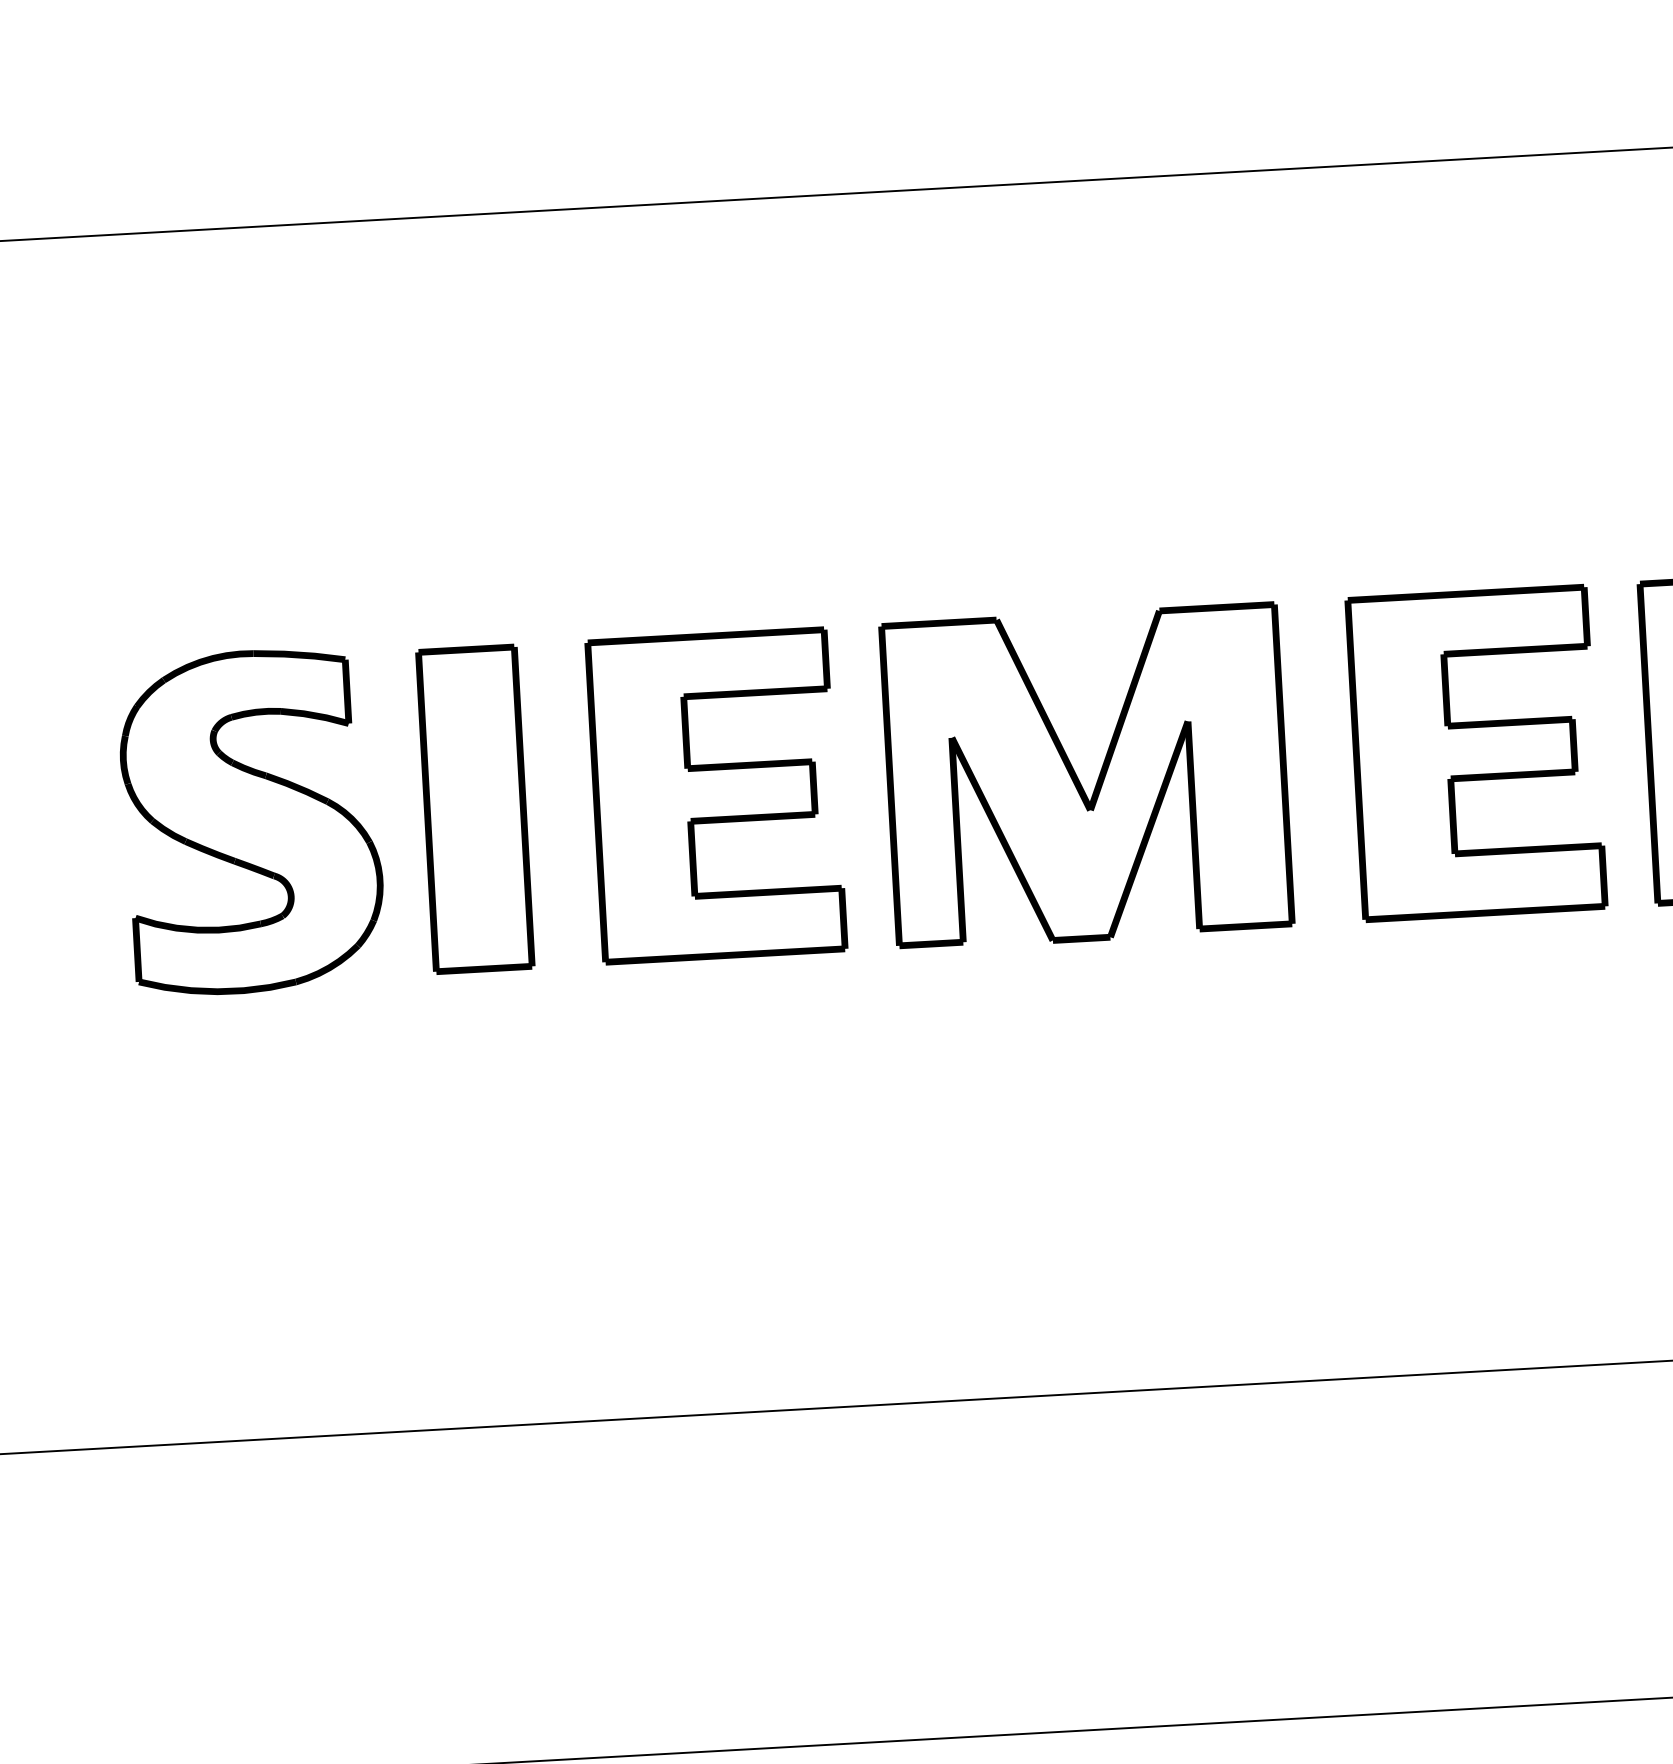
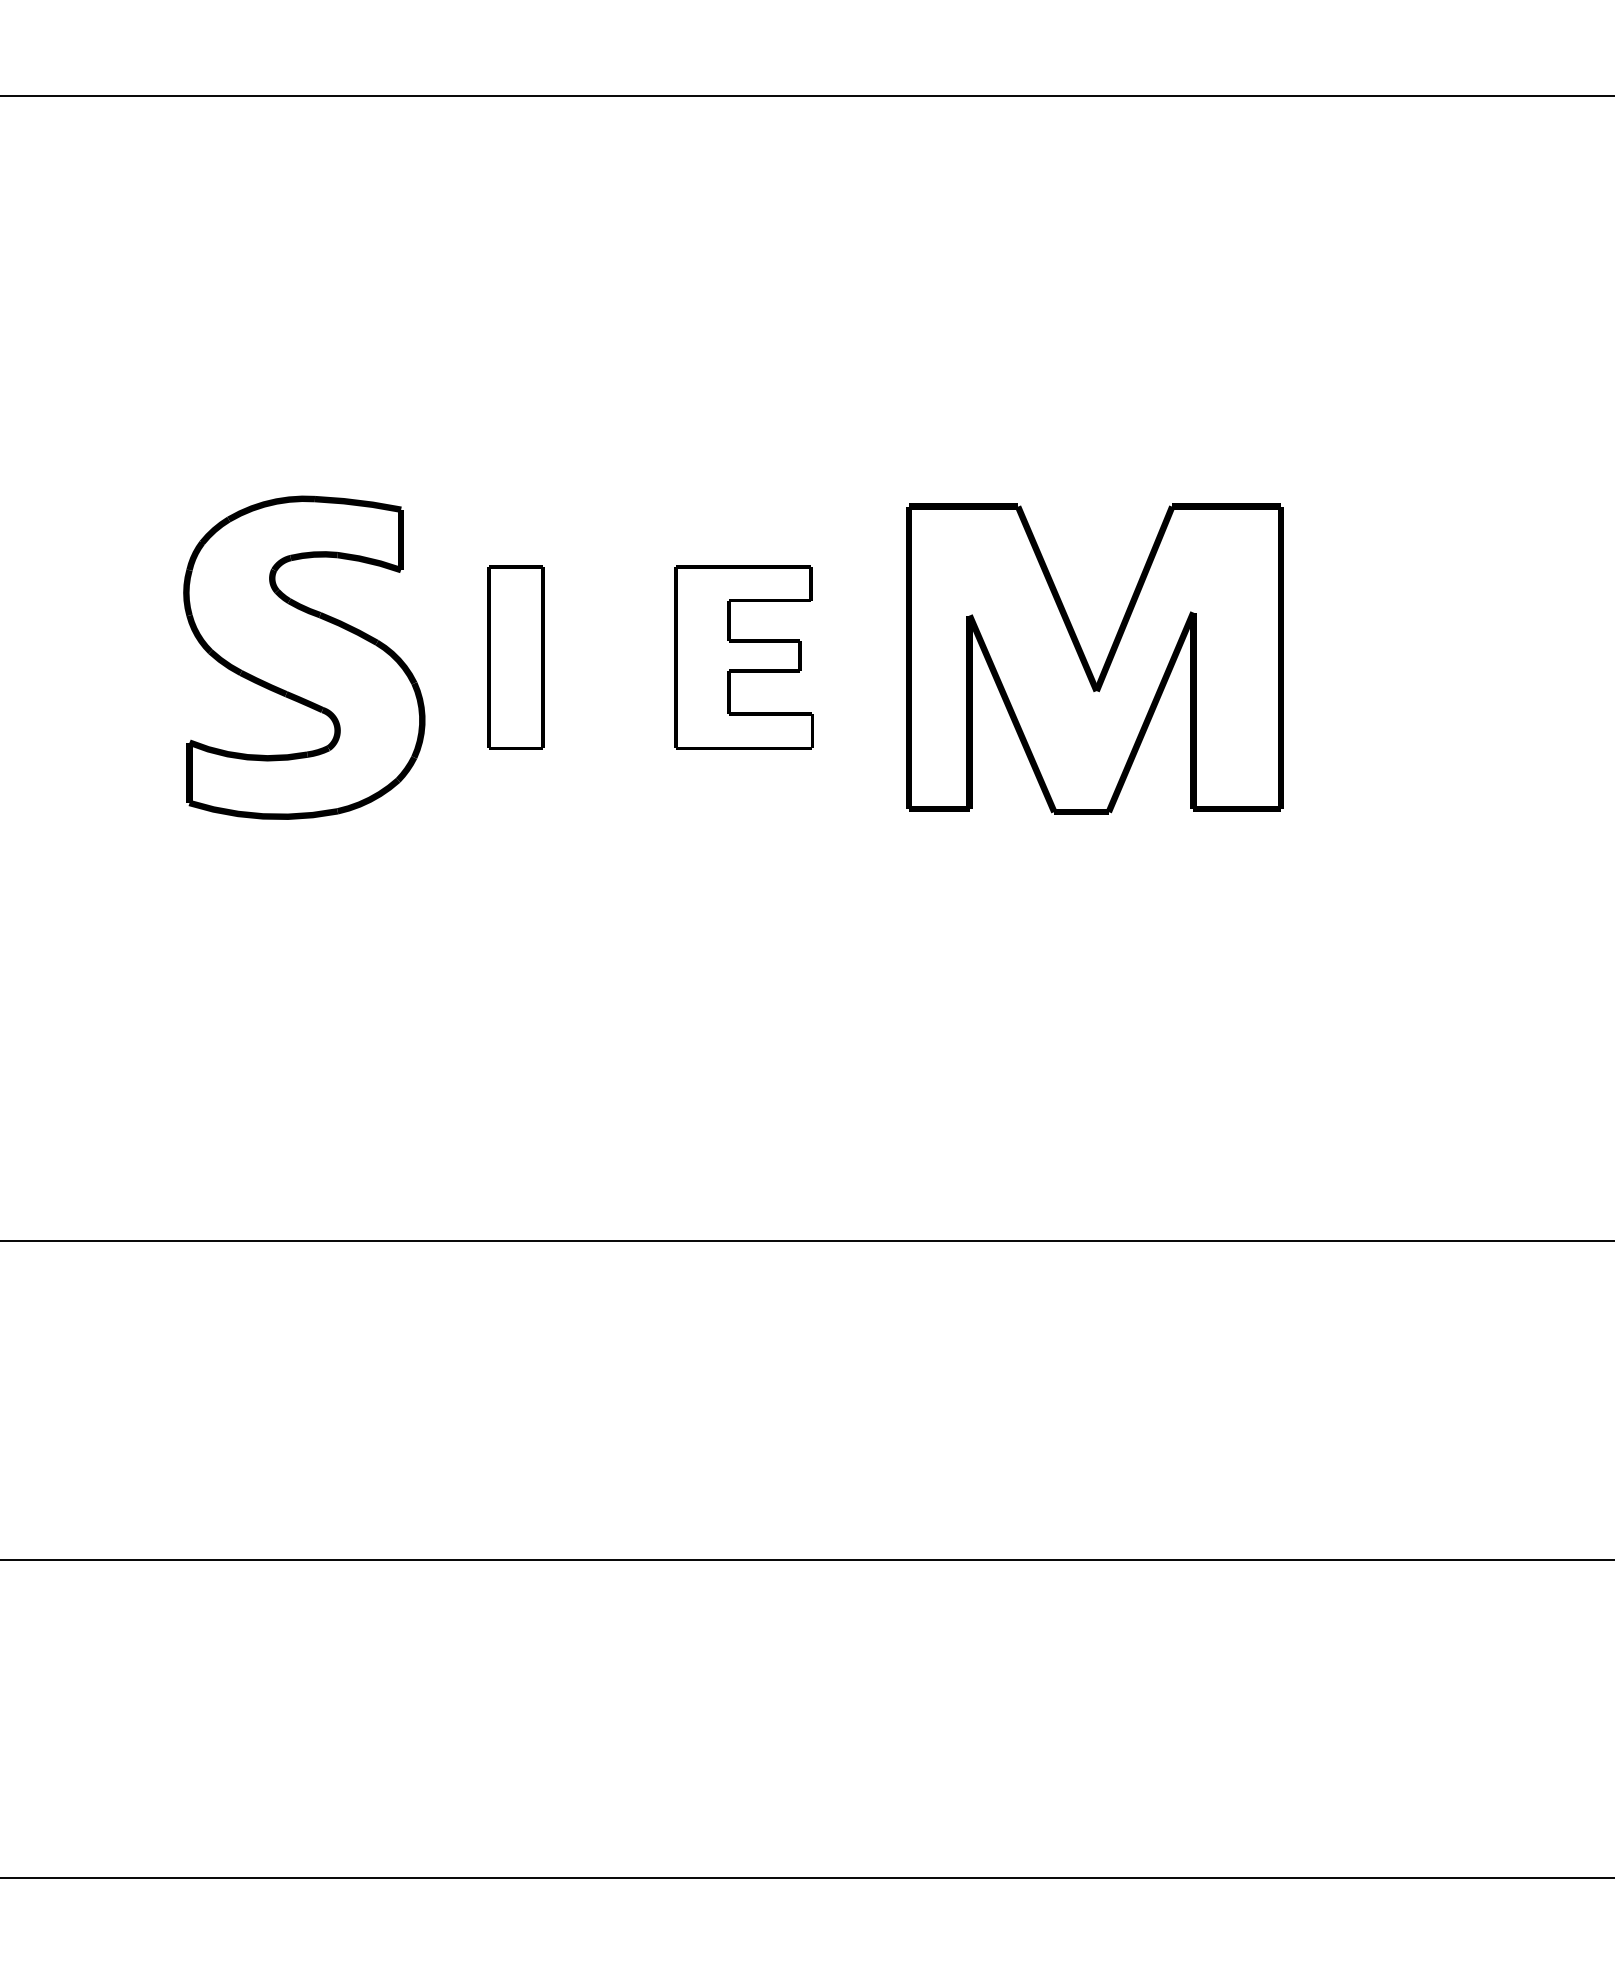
part: (1475, 753) -> (1463, 657), removed
part: (716, 795) -> (744, 657), size x0.6
part: (474, 809) -> (515, 657), size x0.6

